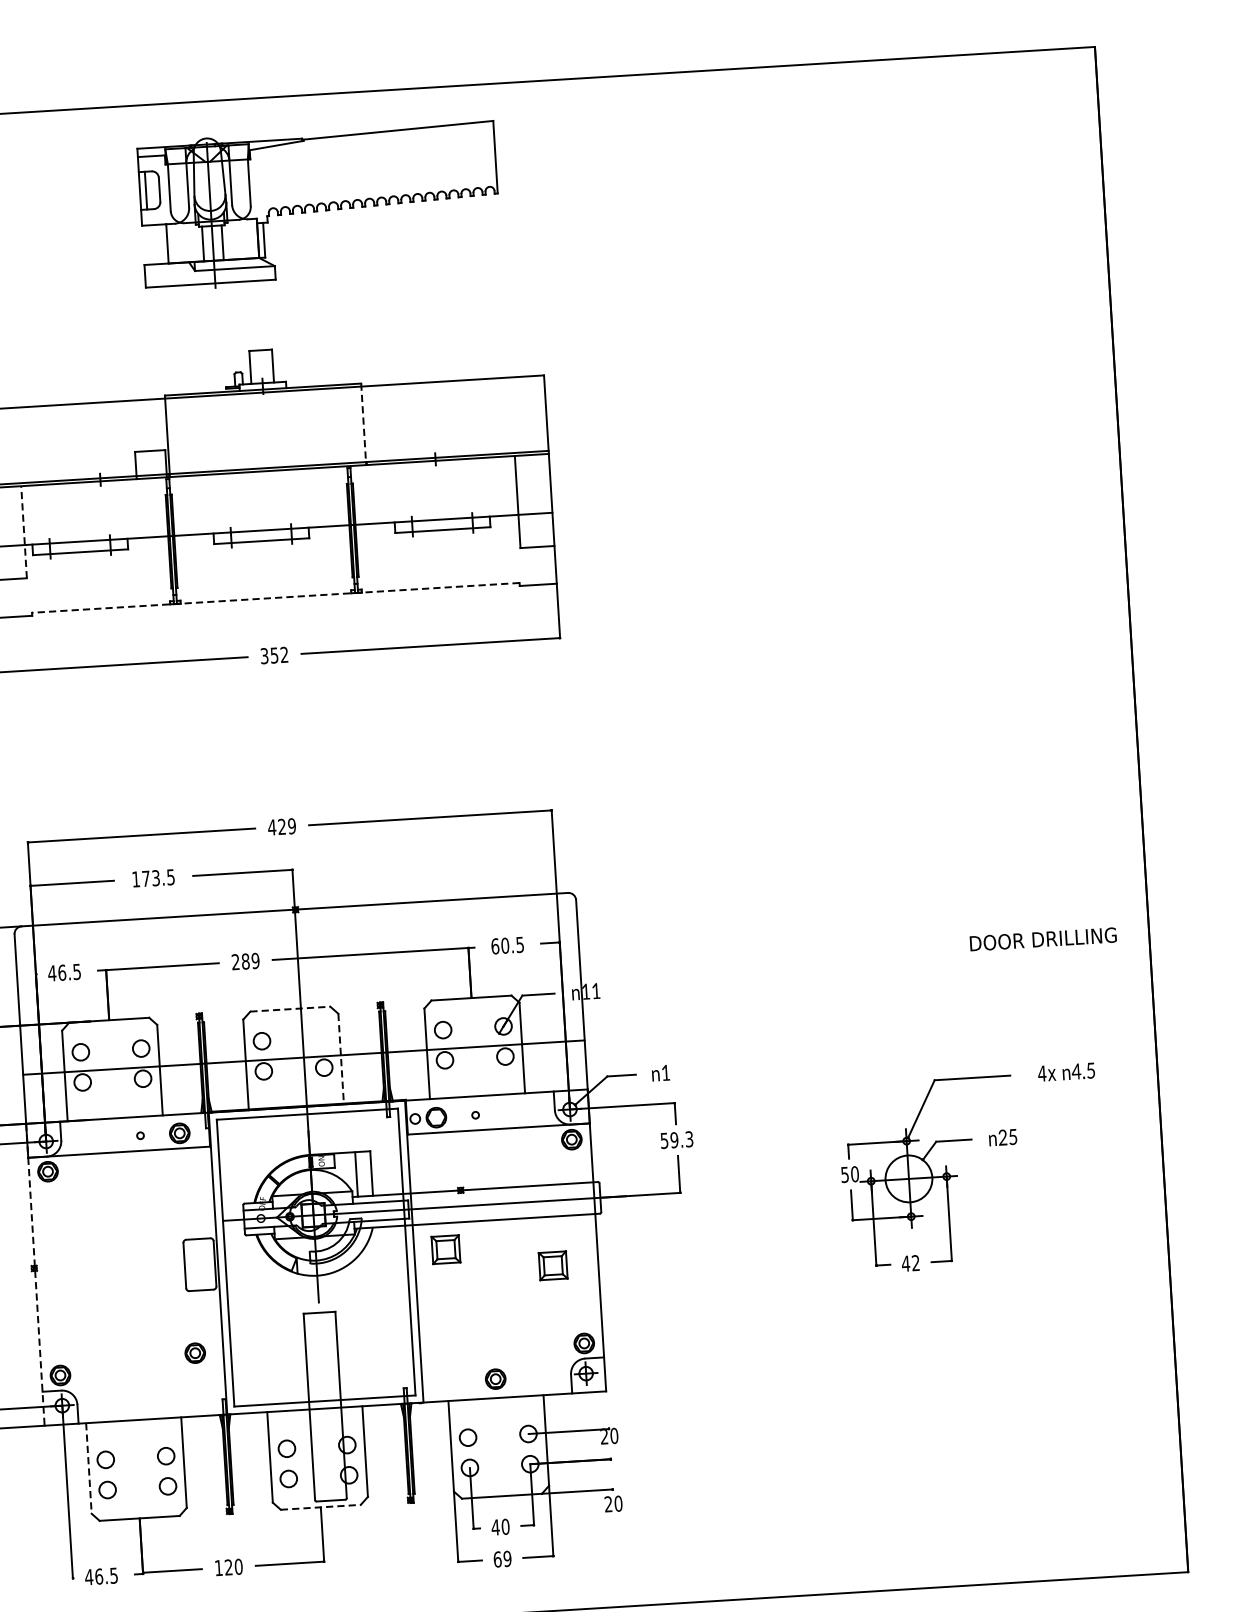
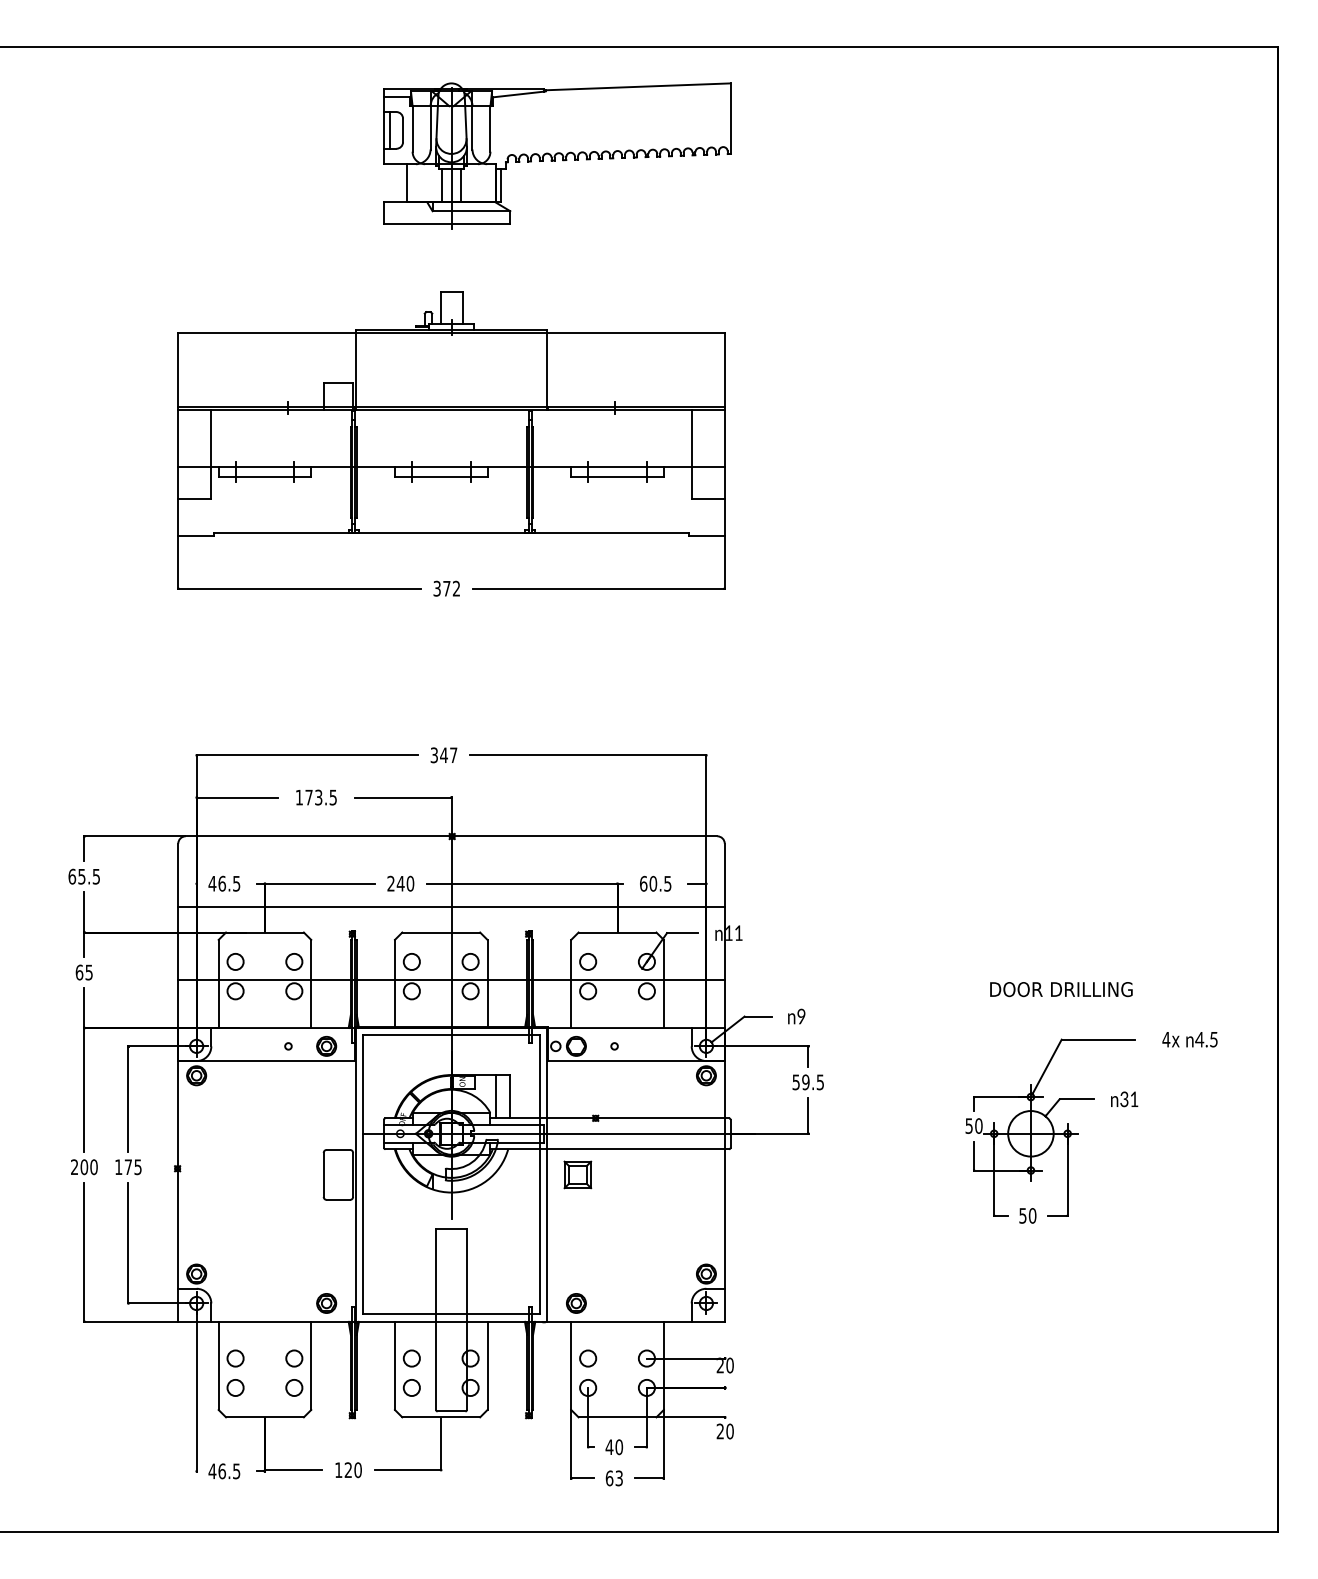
part: (319, 205) -> (557, 155), moved
line: (364, 423) -> (547, 369), dashed -> solid
line: (24, 532) -> (211, 454), dashed -> solid
line: (275, 597) -> (451, 532), dashed -> solid
text: (274, 655) -> (446, 588), 352 -> 372
text: (281, 827) -> (443, 755), 429 -> 347
text: (1043, 939) -> (1061, 989), moved
text: (250, 961) -> (405, 883), 289 -> 240
line: (299, 981) -> (451, 906), added
line: (290, 1009) -> (441, 932), dashed -> solid
circle: (322, 1037) -> (470, 961), added
line: (341, 1059) -> (487, 984), dashed -> solid
text: (665, 1072) -> (801, 1016), 1 -> 9
text: (1008, 1137) -> (1129, 1099), 25 -> 31
text: (689, 1138) -> (820, 1081), 59.3 -> 59.5
text: (910, 1263) -> (1027, 1215), 42 -> 50
part: (552, 1265) -> (680, 1196), removed
line: (35, 1274) -> (178, 1174), dashed -> solid
part: (195, 1353) -> (326, 1303), moved
part: (495, 1379) -> (576, 1303), moved
line: (88, 1469) -> (218, 1366), dashed -> solid
line: (321, 1507) -> (441, 1417), dashed -> solid
text: (506, 1559) -> (618, 1478), 69 -> 63

